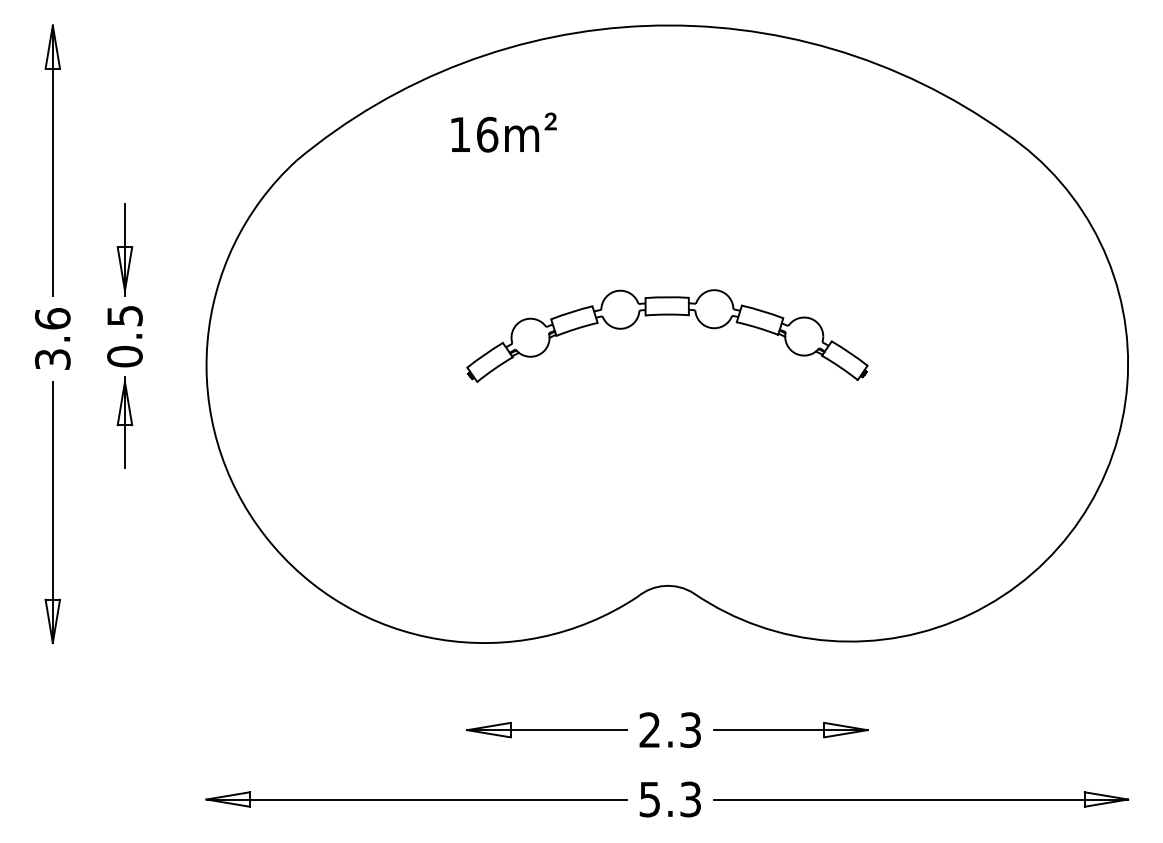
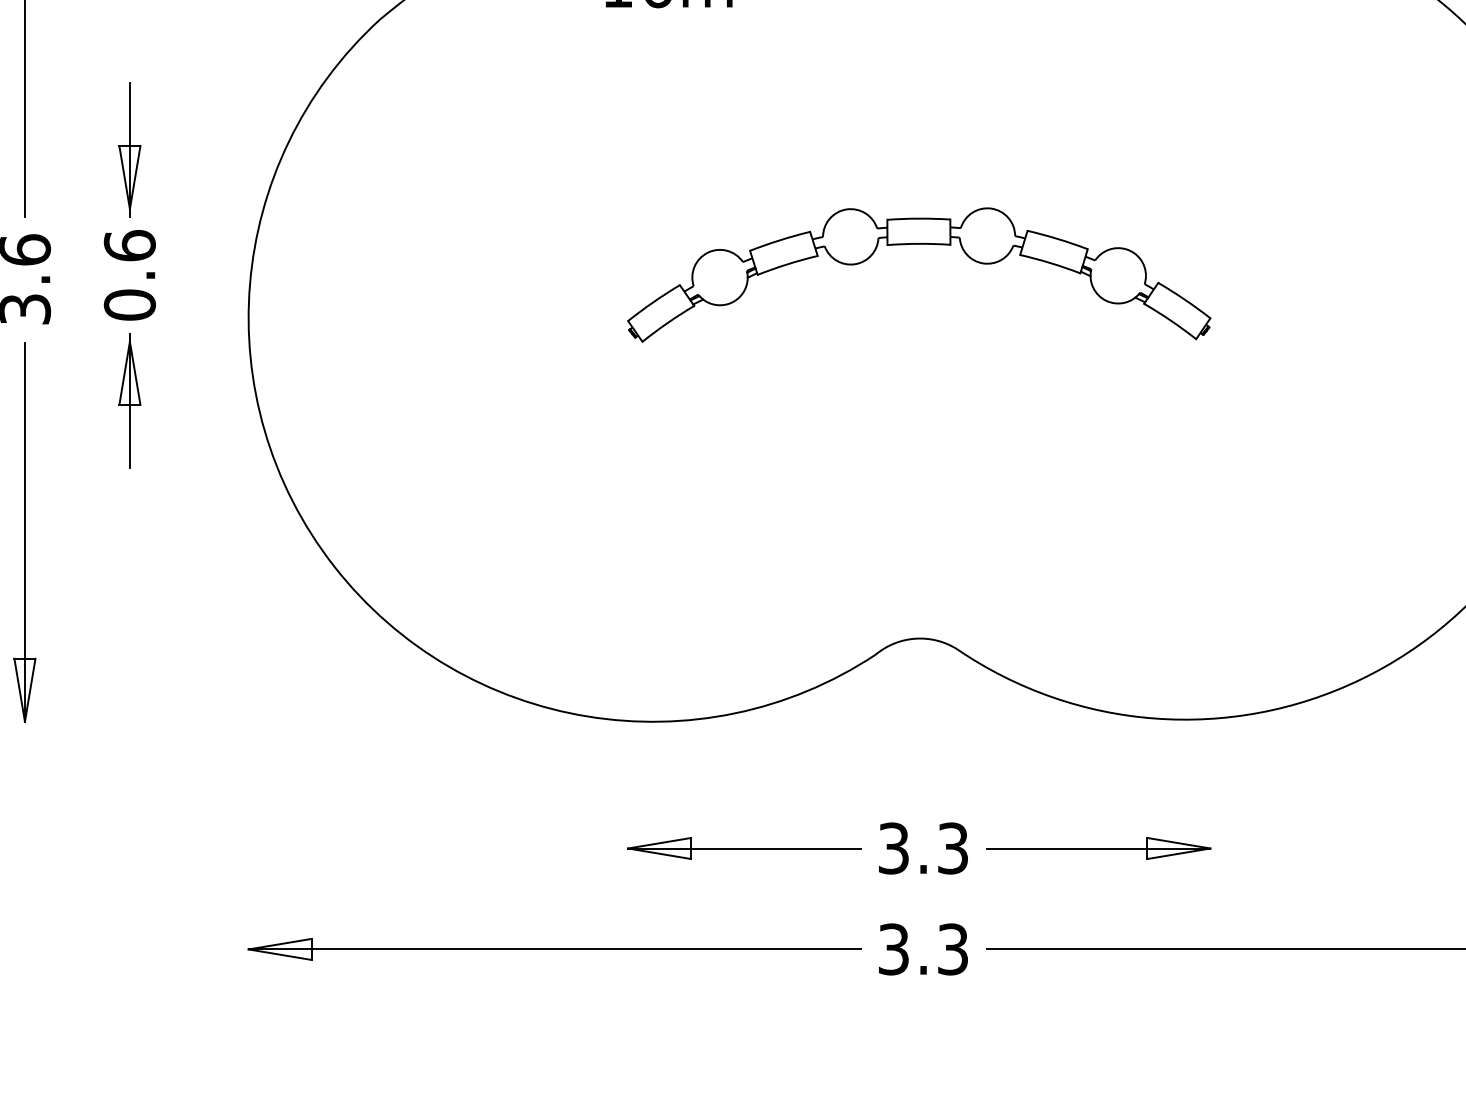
text: (124, 315) -> (129, 245), 0.5 -> 0.6
text: (649, 730) -> (893, 849), 2.3 -> 3.3
text: (650, 798) -> (894, 947), 5.3 -> 3.3

